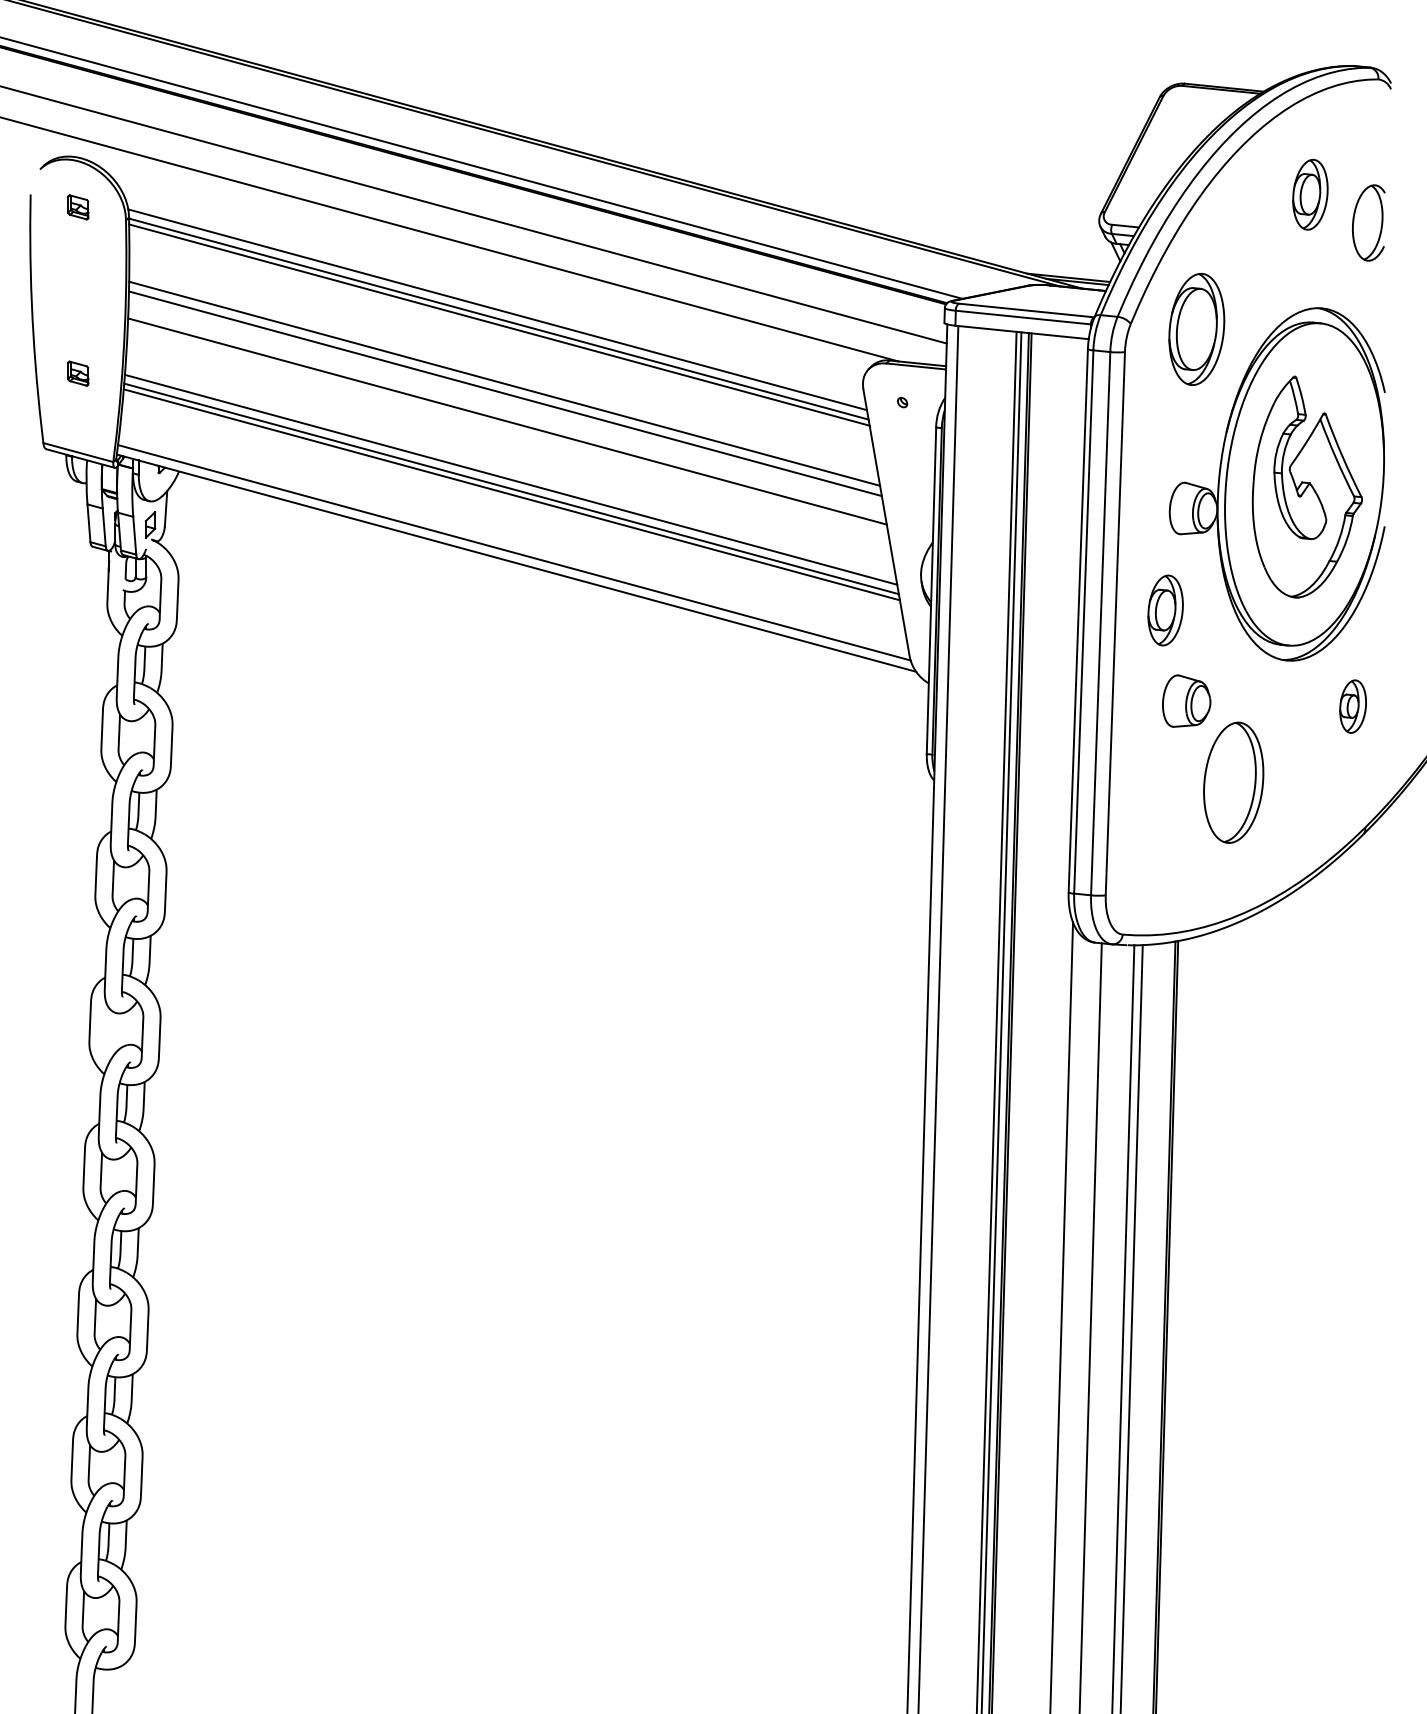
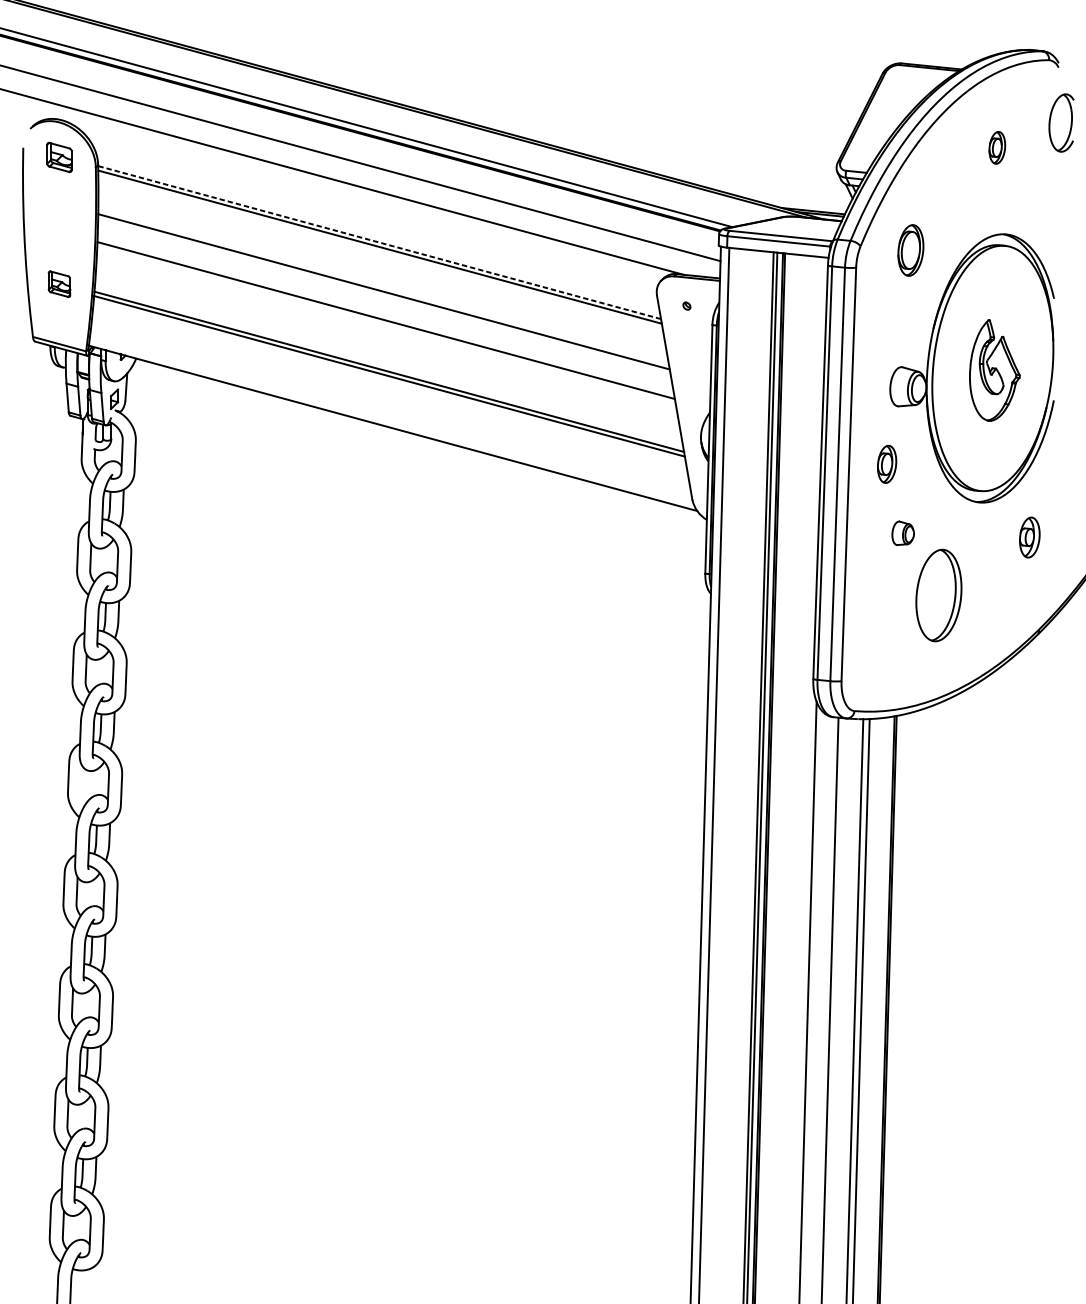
part: (1310, 194) -> (997, 147), size x0.6
part: (78, 207) -> (59, 157), size x1.6
part: (1368, 222) -> (1061, 122), moved
line: (497, 309) -> (378, 235), removed
line: (498, 318) -> (379, 242), solid -> dashed
part: (1196, 329) -> (910, 250), size x0.6
part: (78, 373) -> (59, 284), size x1.4
line: (505, 393) -> (384, 299), removed
line: (510, 479) -> (388, 364), removed
part: (1306, 486) -> (994, 370), size x0.6
line: (514, 552) -> (391, 420), removed
part: (1165, 610) -> (887, 464), size x0.7
part: (1186, 700) -> (903, 532), size x0.6

